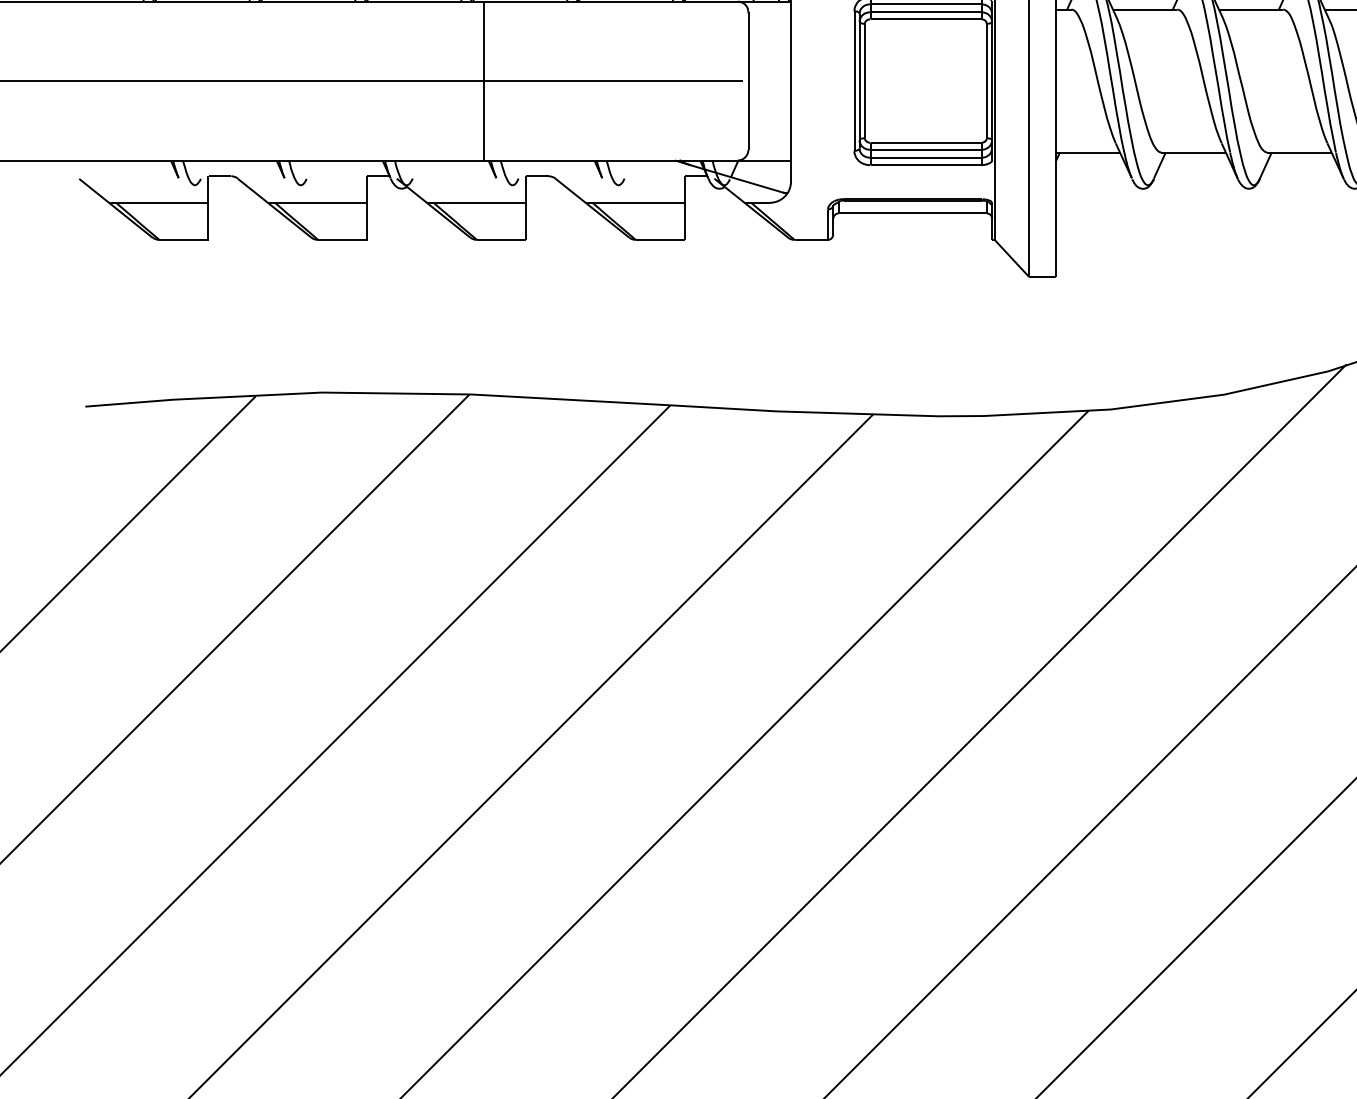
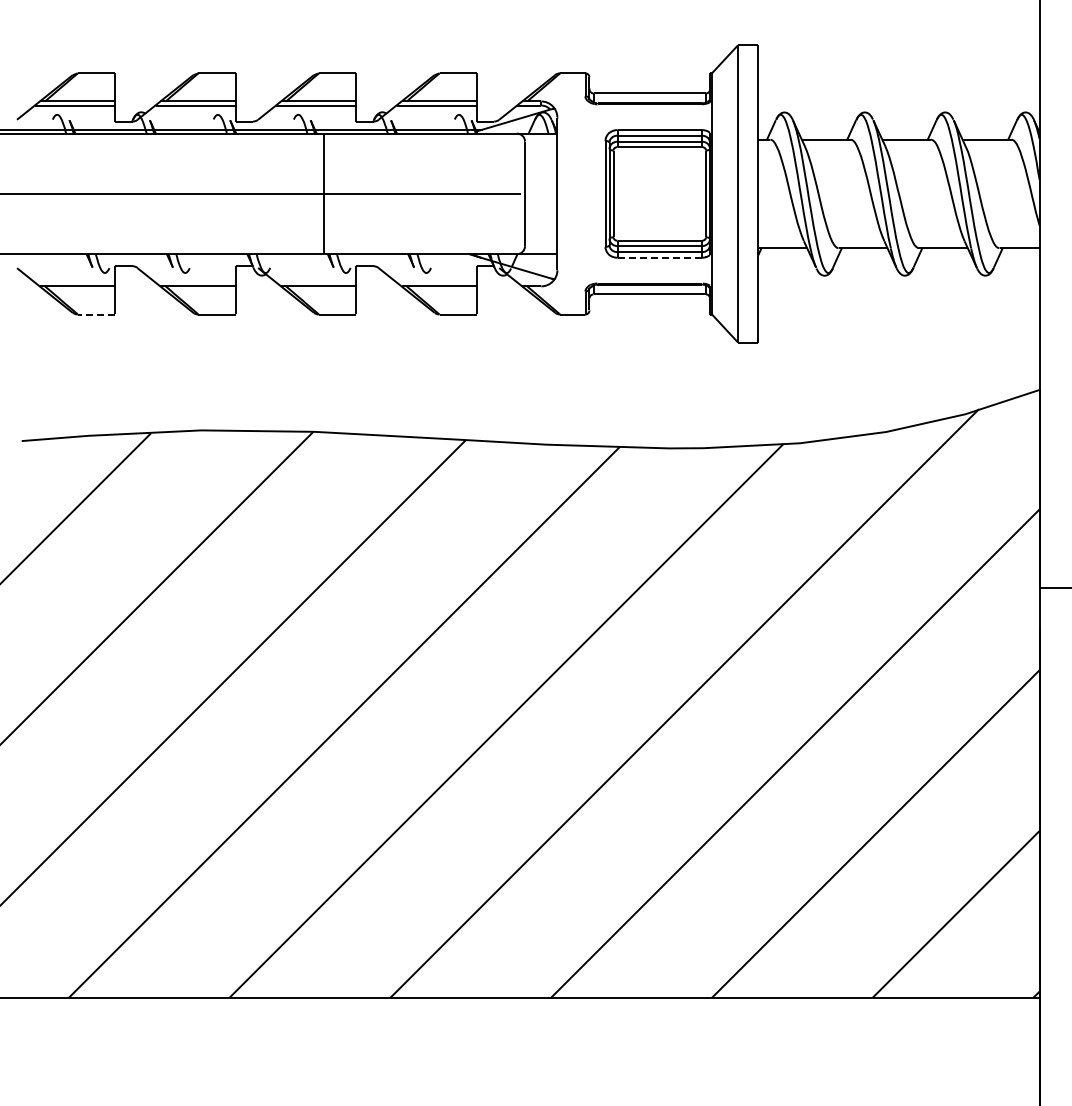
line: (925, 164) -> (659, 257), solid -> dashed
line: (183, 239) -> (96, 314), solid -> dashed

